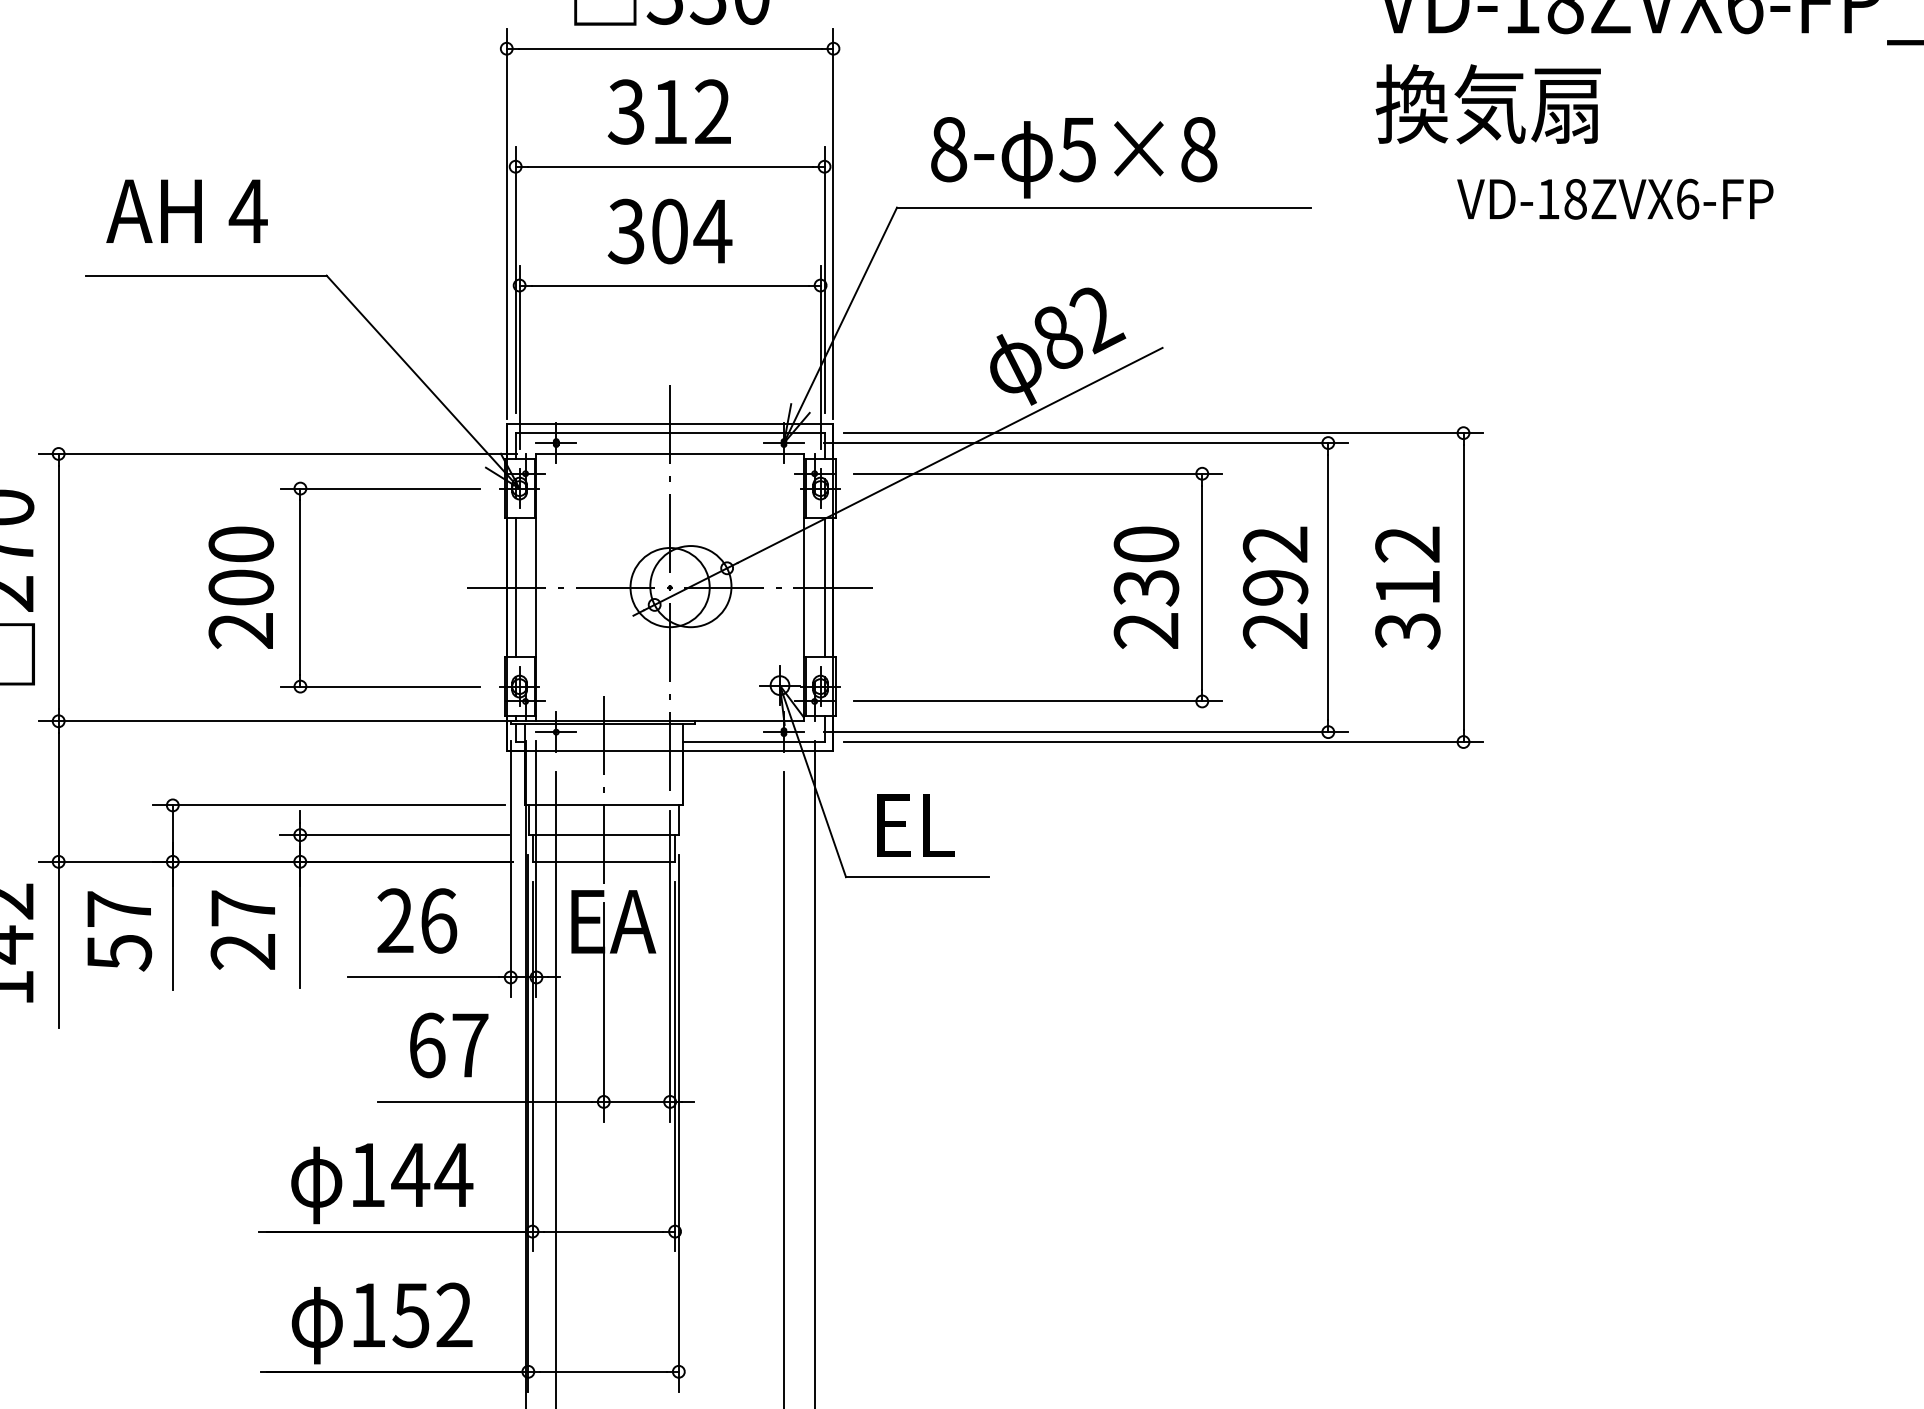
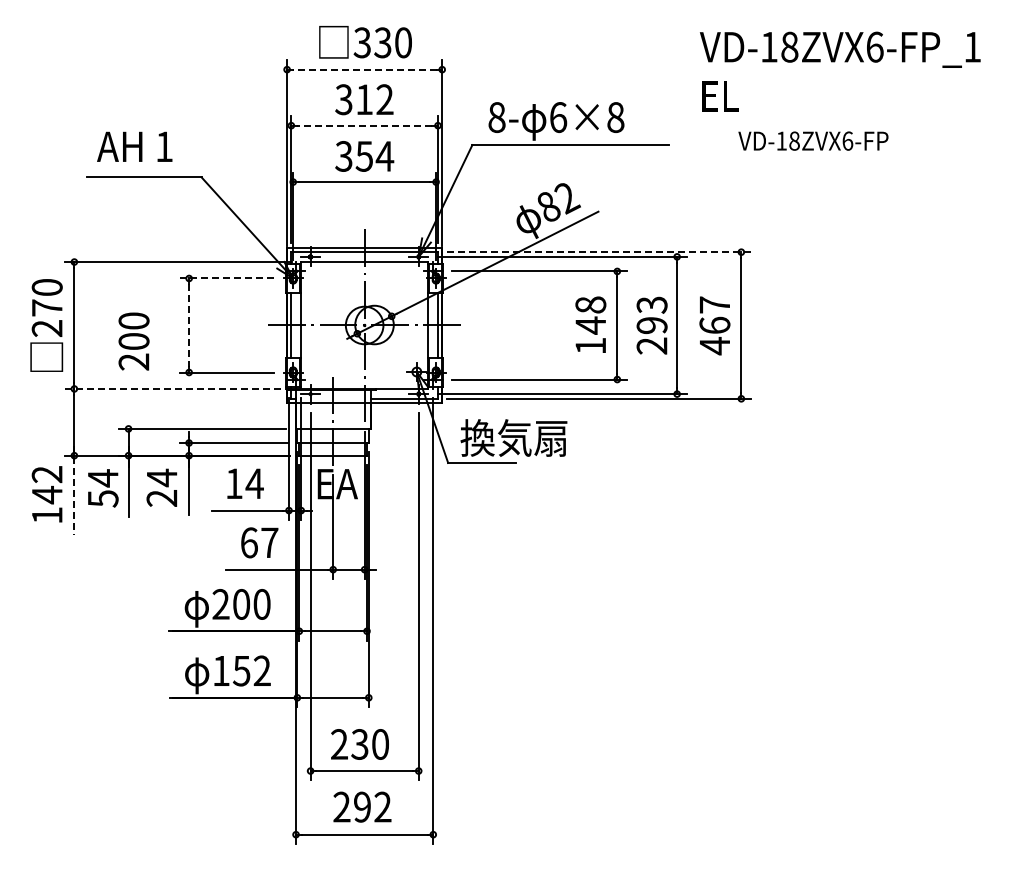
line: (669, 48) -> (364, 69), solid -> dashed
text: (1487, 103) -> (752, 95), 換気扇 -> EL
text: (1078, 149) -> (558, 117), 5×8 -> 6×8
line: (669, 166) -> (364, 125), solid -> dashed
text: (248, 210) -> (164, 146), 4 -> 1
text: (669, 231) -> (364, 156), 304 -> 354
line: (1164, 433) -> (599, 252), solid -> dashed
line: (379, 488) -> (226, 278), solid -> dashed
text: (1276, 543) -> (652, 304), 292 -> 293
text: (240, 587) -> (133, 341), moved
text: (1145, 587) -> (590, 325), 230 -> 148
text: (1406, 587) -> (714, 325), 312 -> 467
line: (301, 589) -> (189, 326), solid -> dashed
line: (275, 720) -> (177, 388), solid -> dashed
text: (983, 823) -> (513, 437), EL -> 換気扇
text: (244, 907) -> (162, 477), 27 -> 24
text: (120, 909) -> (103, 478), 57 -> 54
text: (417, 920) -> (244, 483), 26 -> 14
line: (58, 935) -> (74, 490), solid -> dashed
text: (410, 1175) -> (241, 604), 144 -> 200

